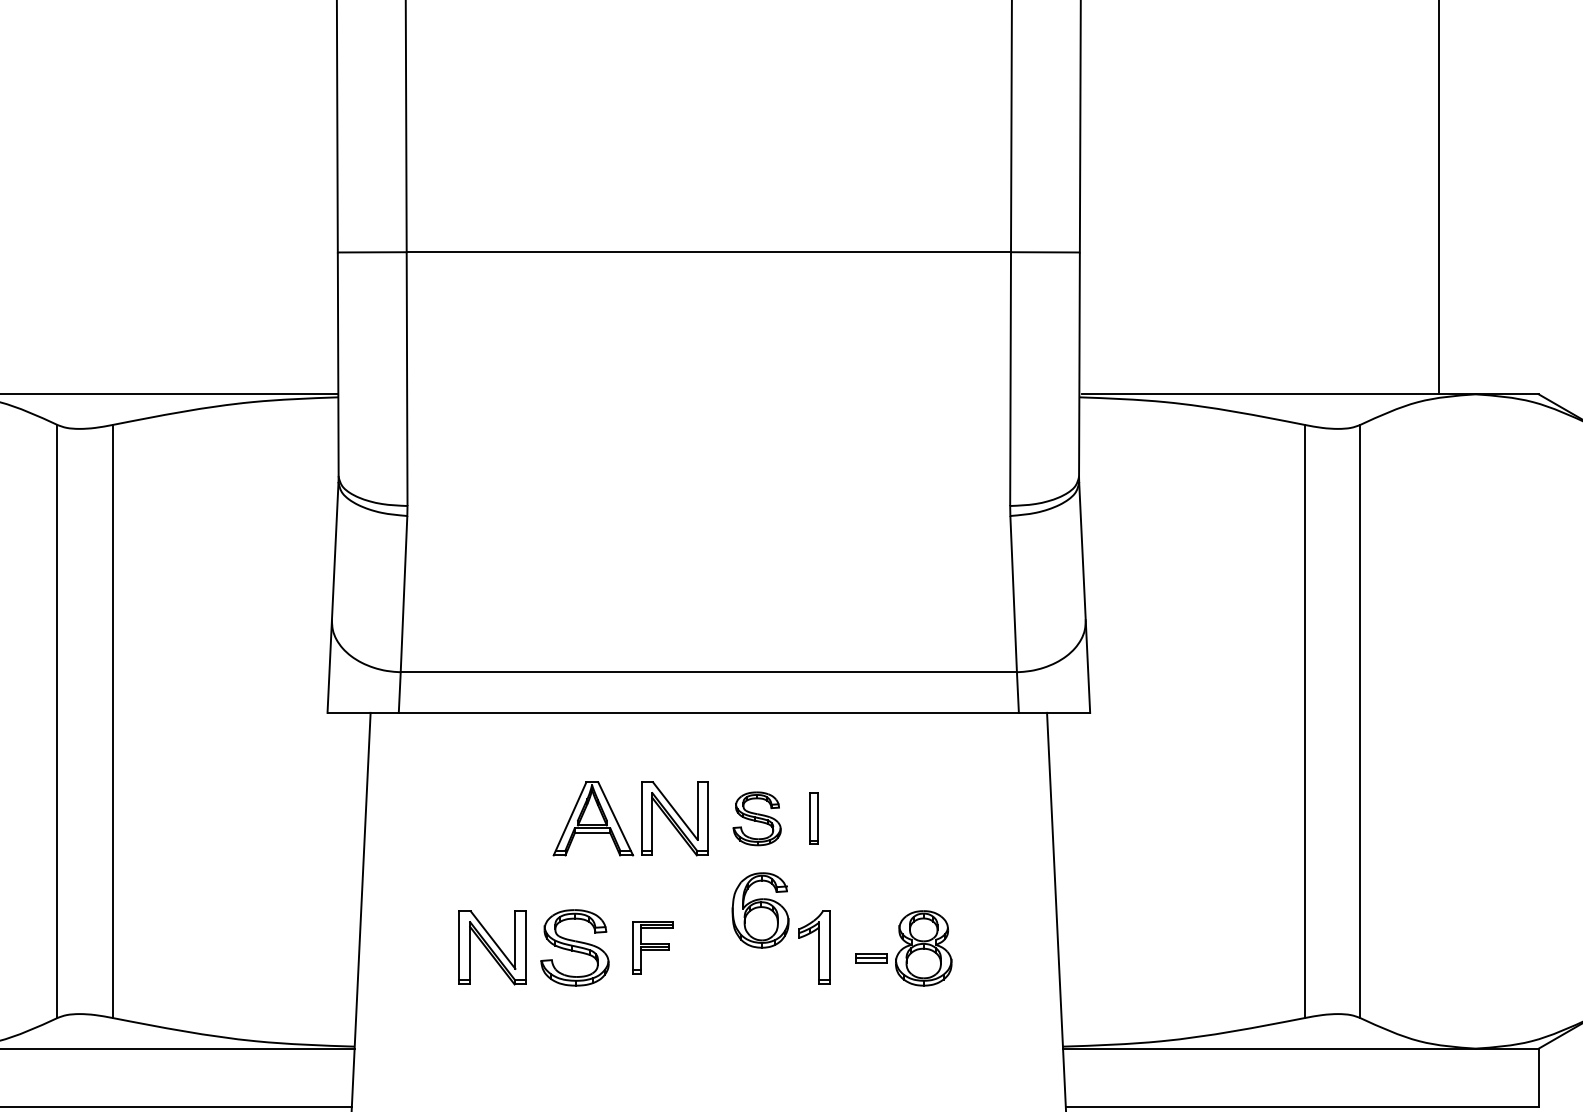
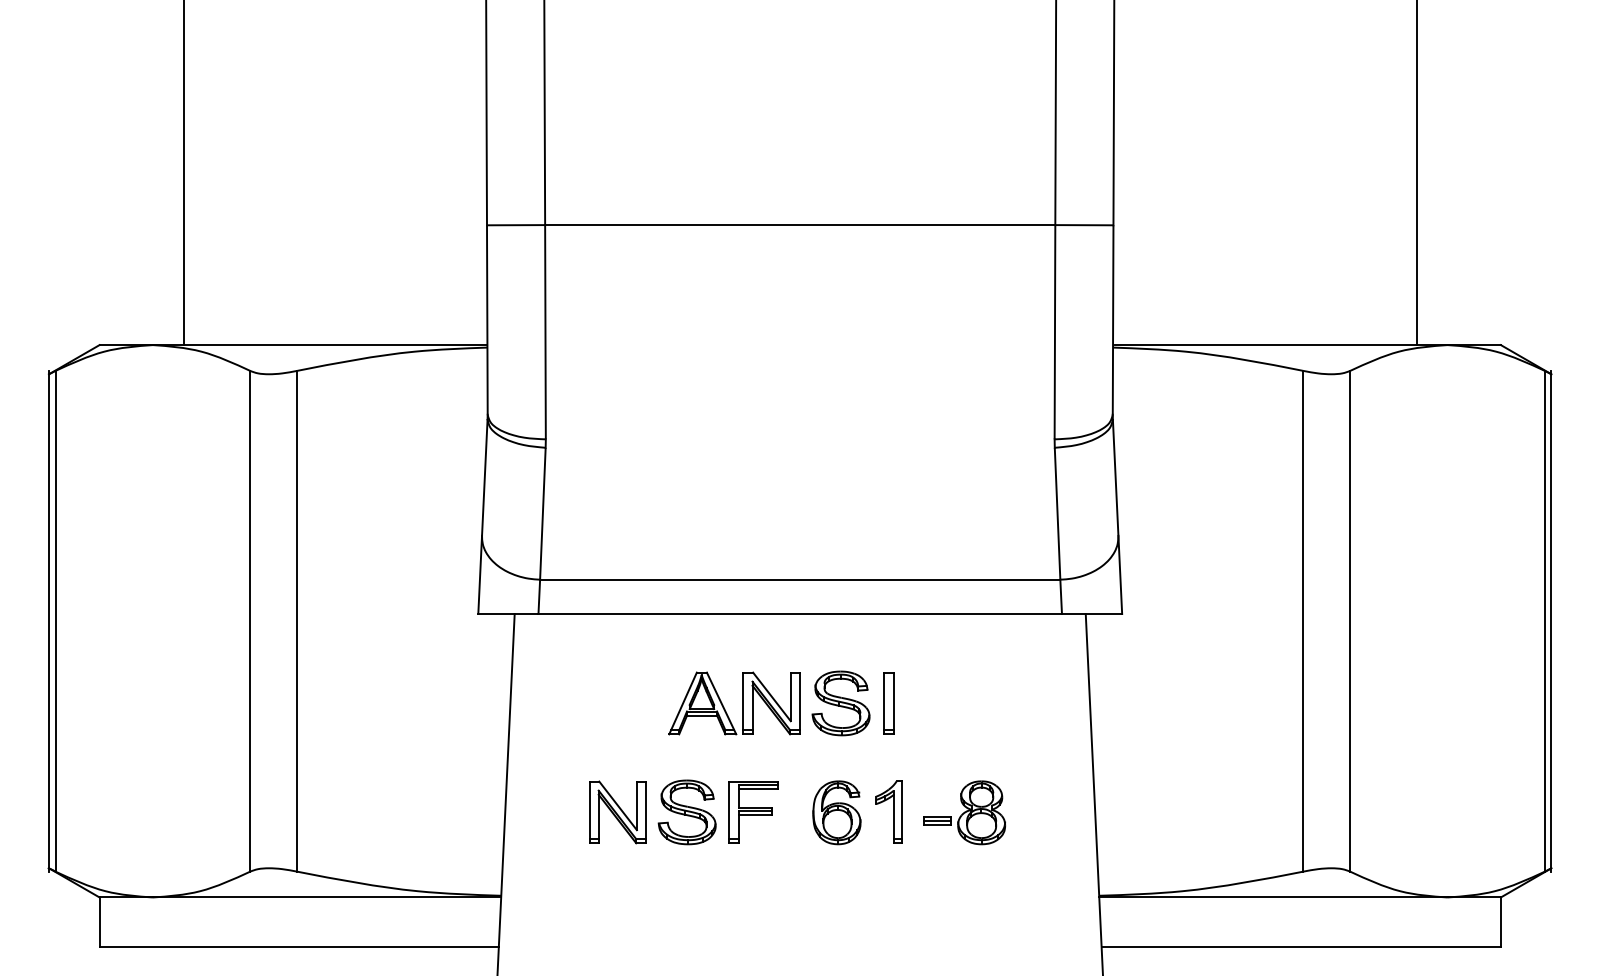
part: (756, 818) -> (840, 703), size x1.43
part: (813, 818) -> (888, 703), size x1.43
part: (760, 910) -> (836, 812), moved
part: (653, 947) -> (753, 812), size x1.43

